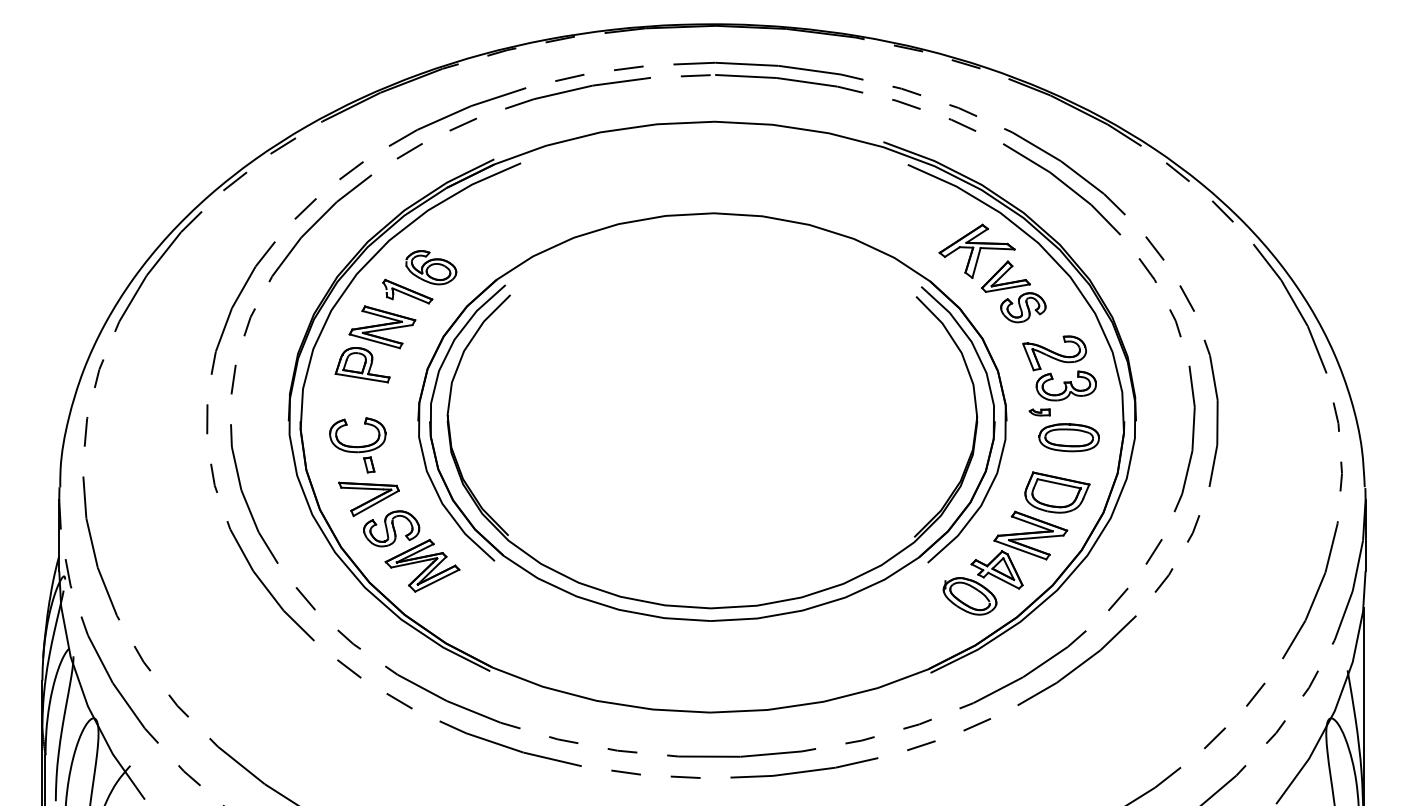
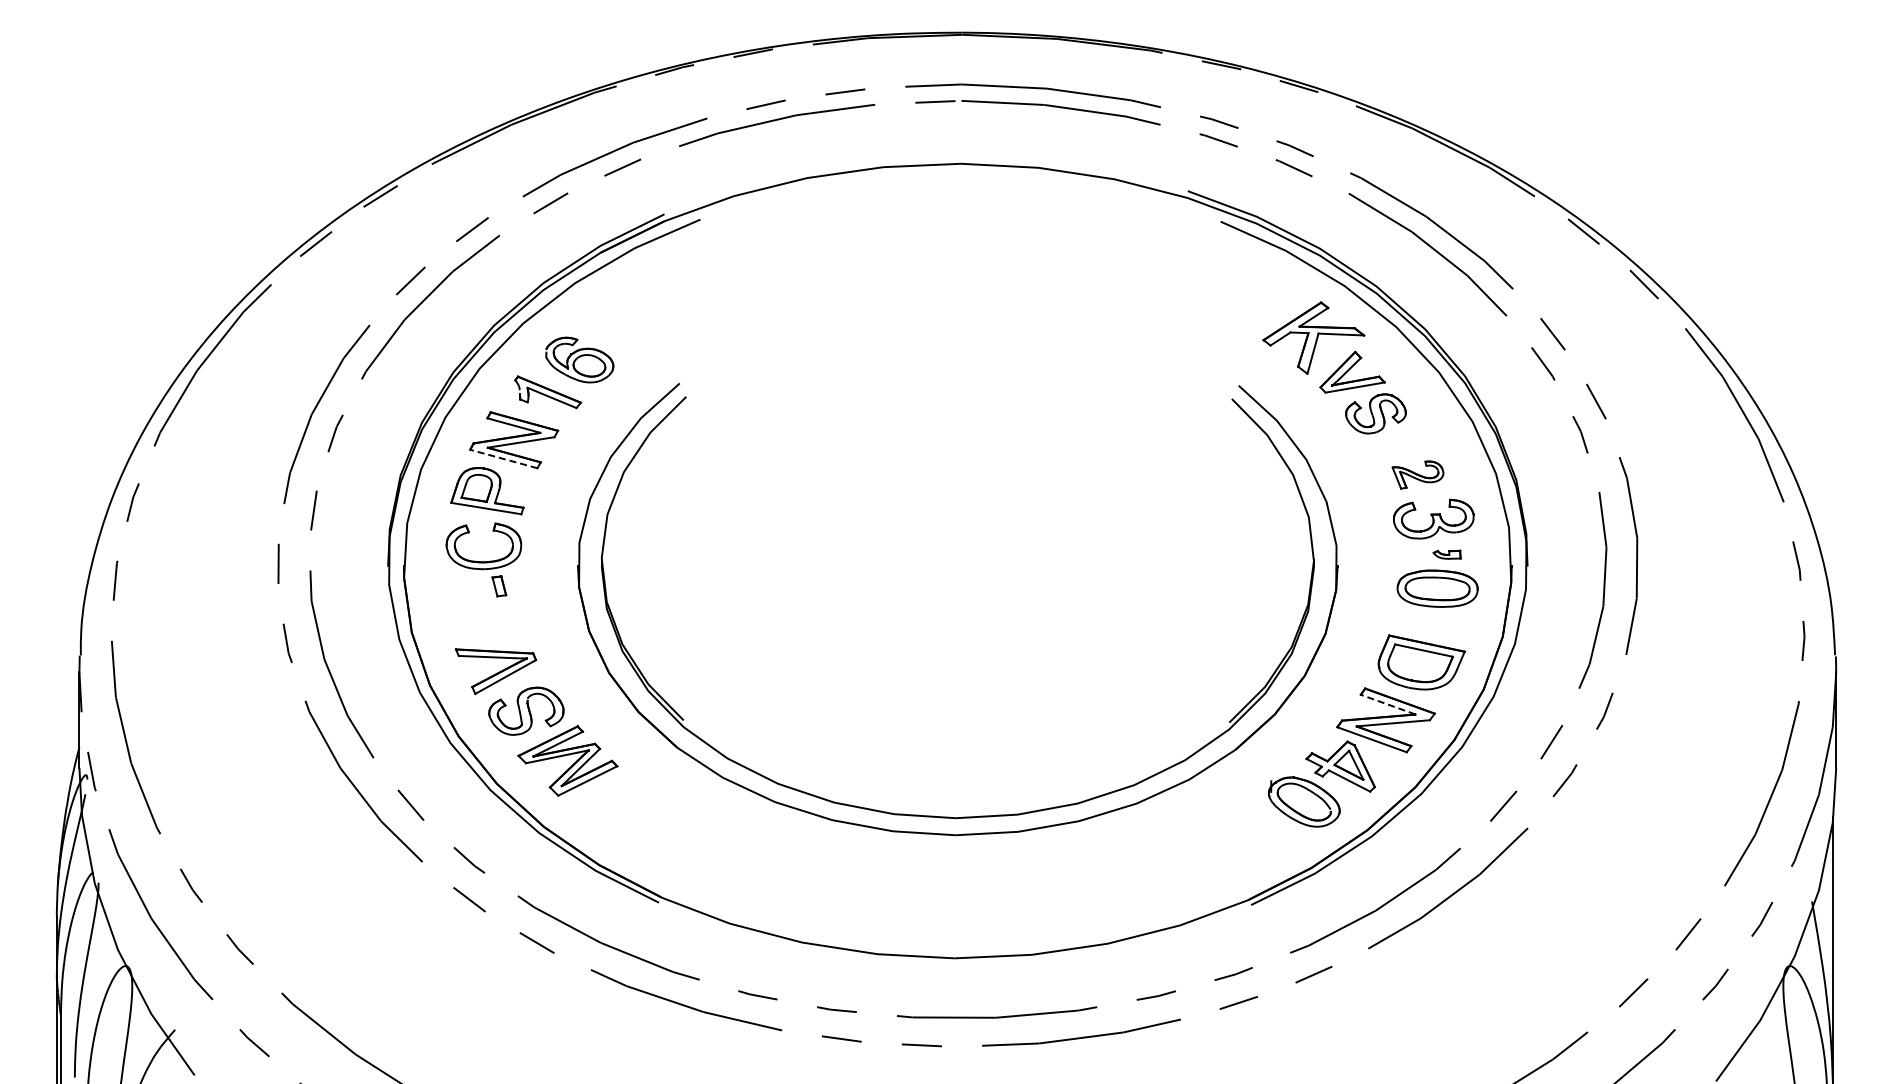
part: (709, 214) -> (954, 288), removed
line: (374, 341) -> (503, 459), solid -> dashed
part: (1054, 352) -> (1417, 474), size x0.6
part: (1039, 412) -> (1446, 554), moved
part: (357, 445) -> (483, 559), moved
line: (1031, 523) -> (1387, 704), solid -> dashed

